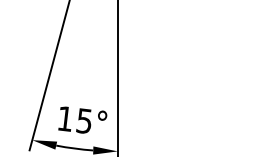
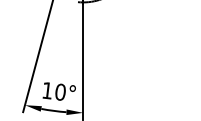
text: (82, 120) -> (59, 91), 15° -> 10°

